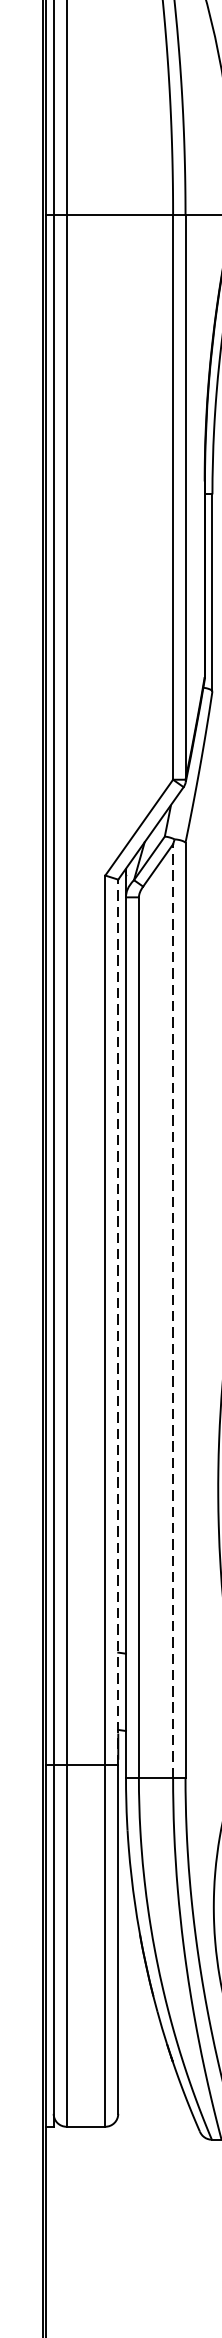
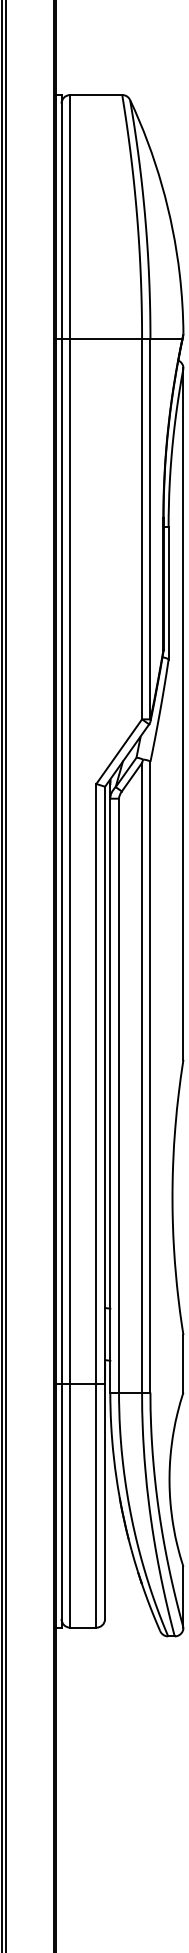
line: (173, 1310) -> (142, 1077), dashed -> solid
line: (118, 1322) -> (105, 1085), dashed -> solid

